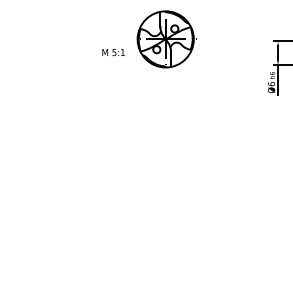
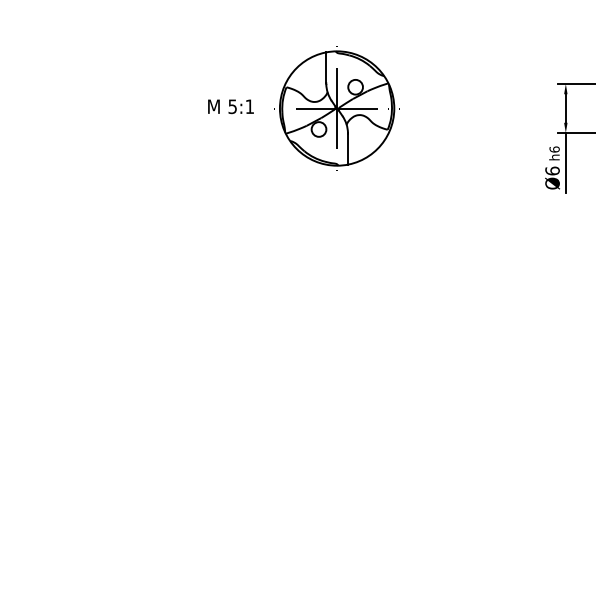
part: (166, 39) -> (338, 108), moved

